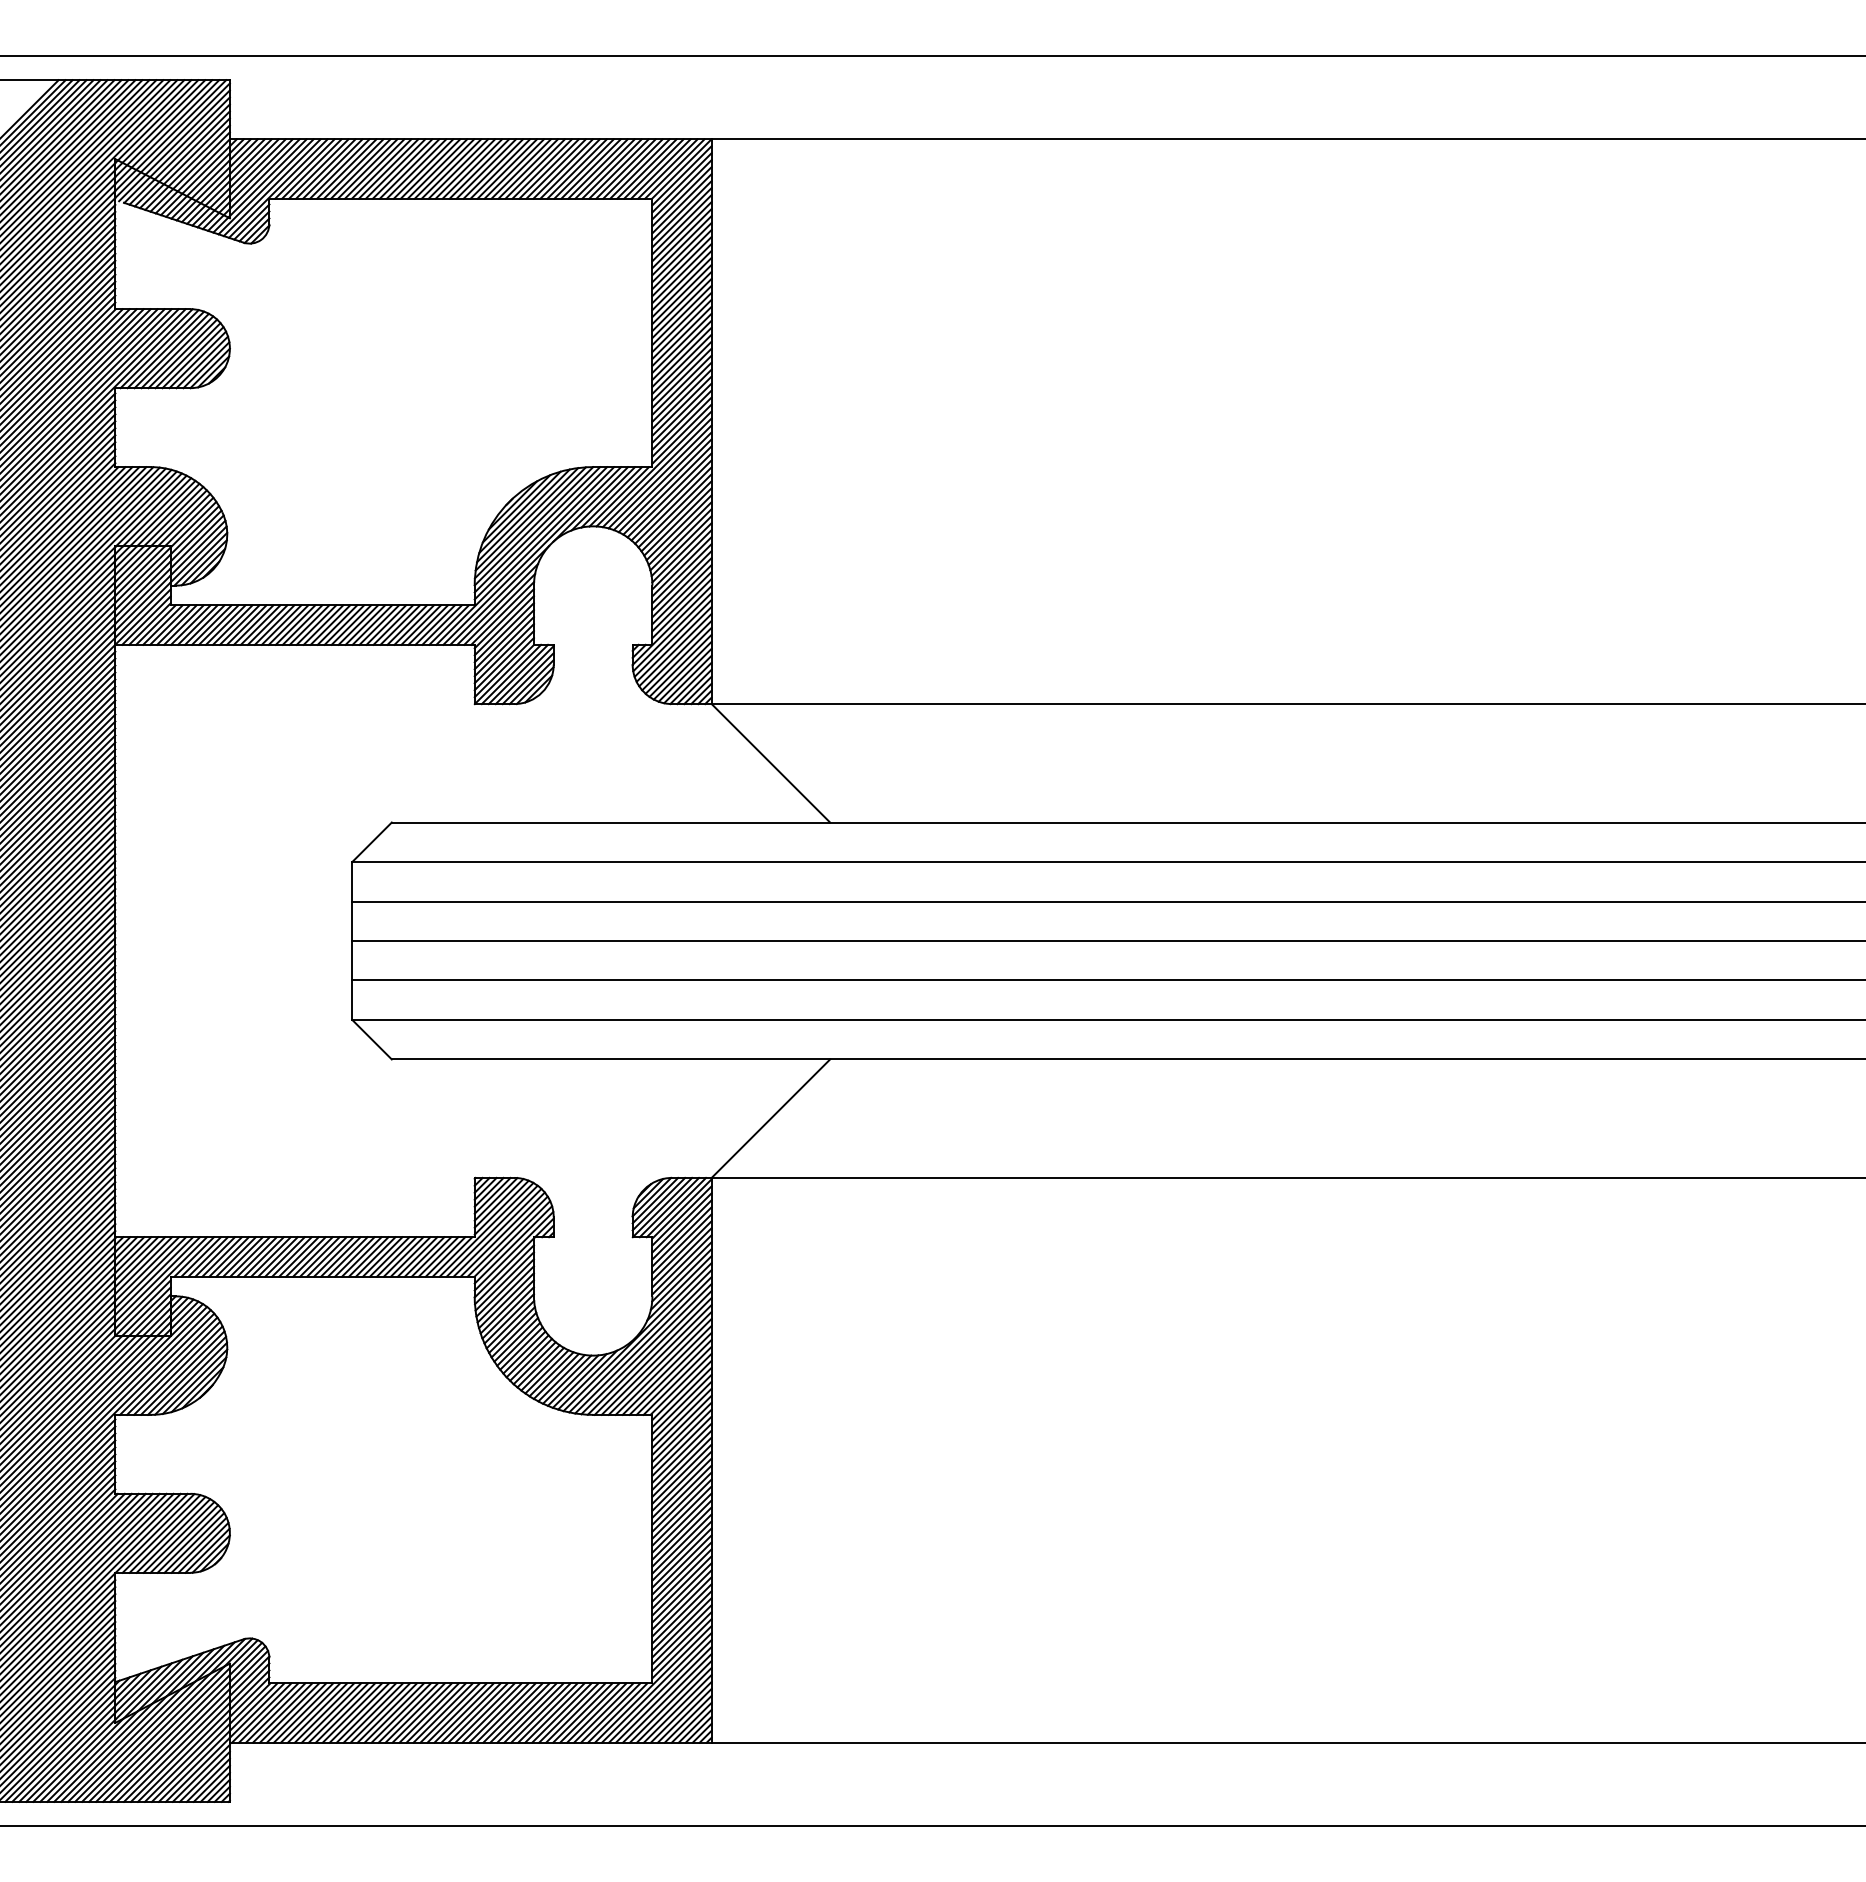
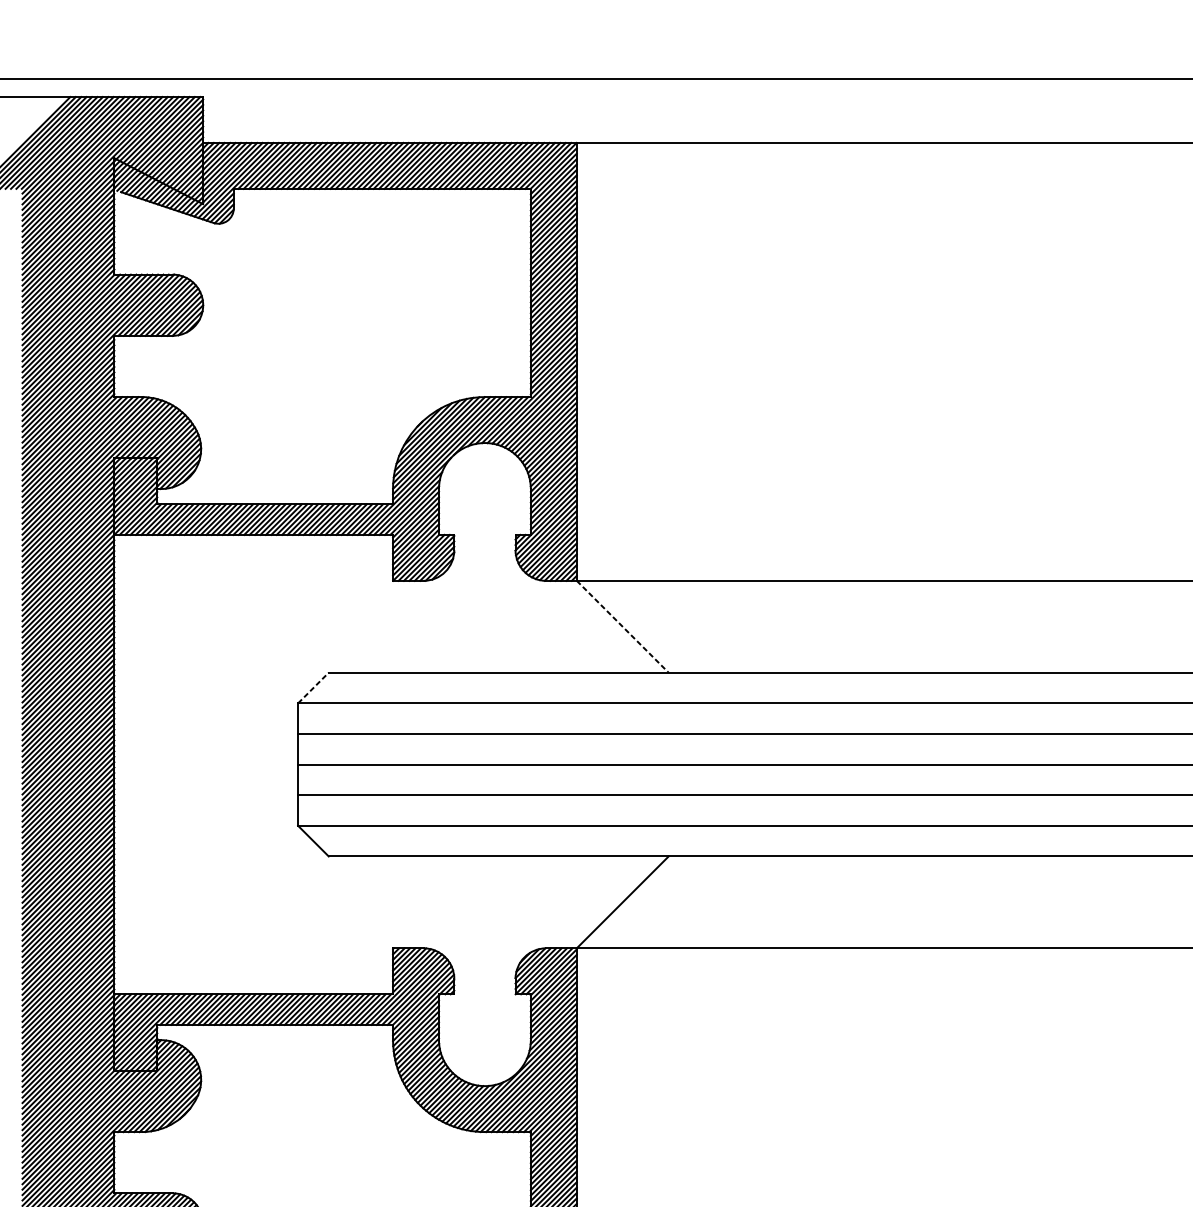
line: (770, 763) -> (622, 626), solid -> dashed
line: (372, 842) -> (313, 688), solid -> dashed

